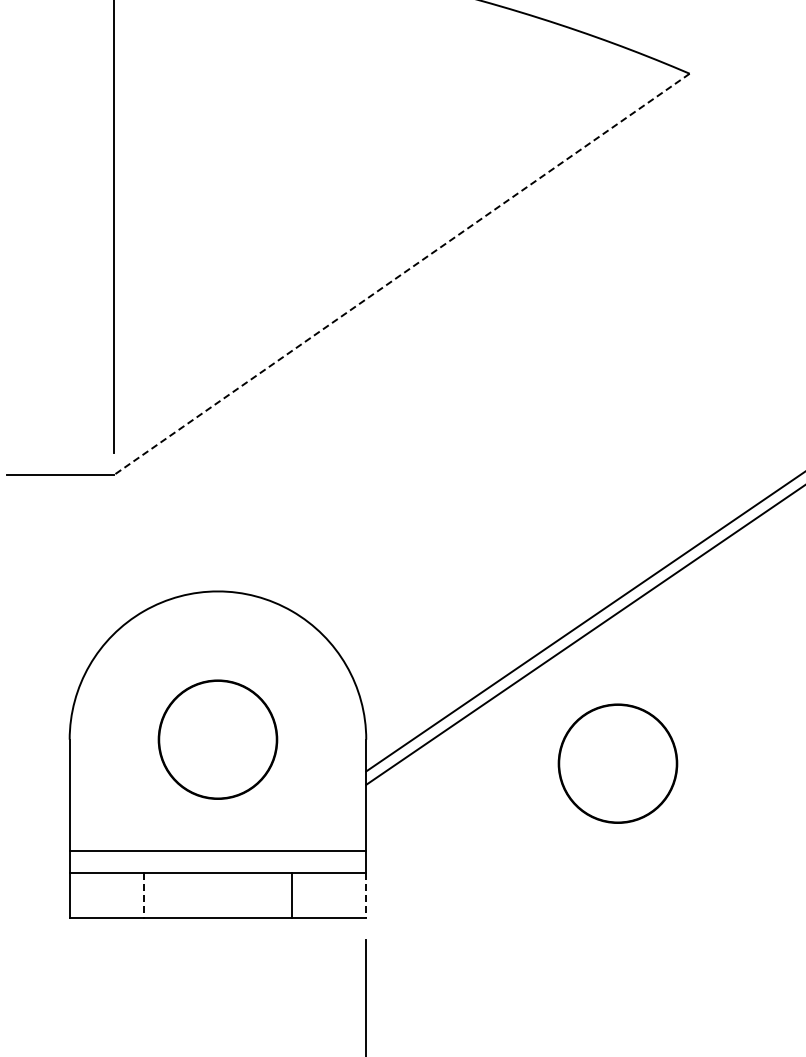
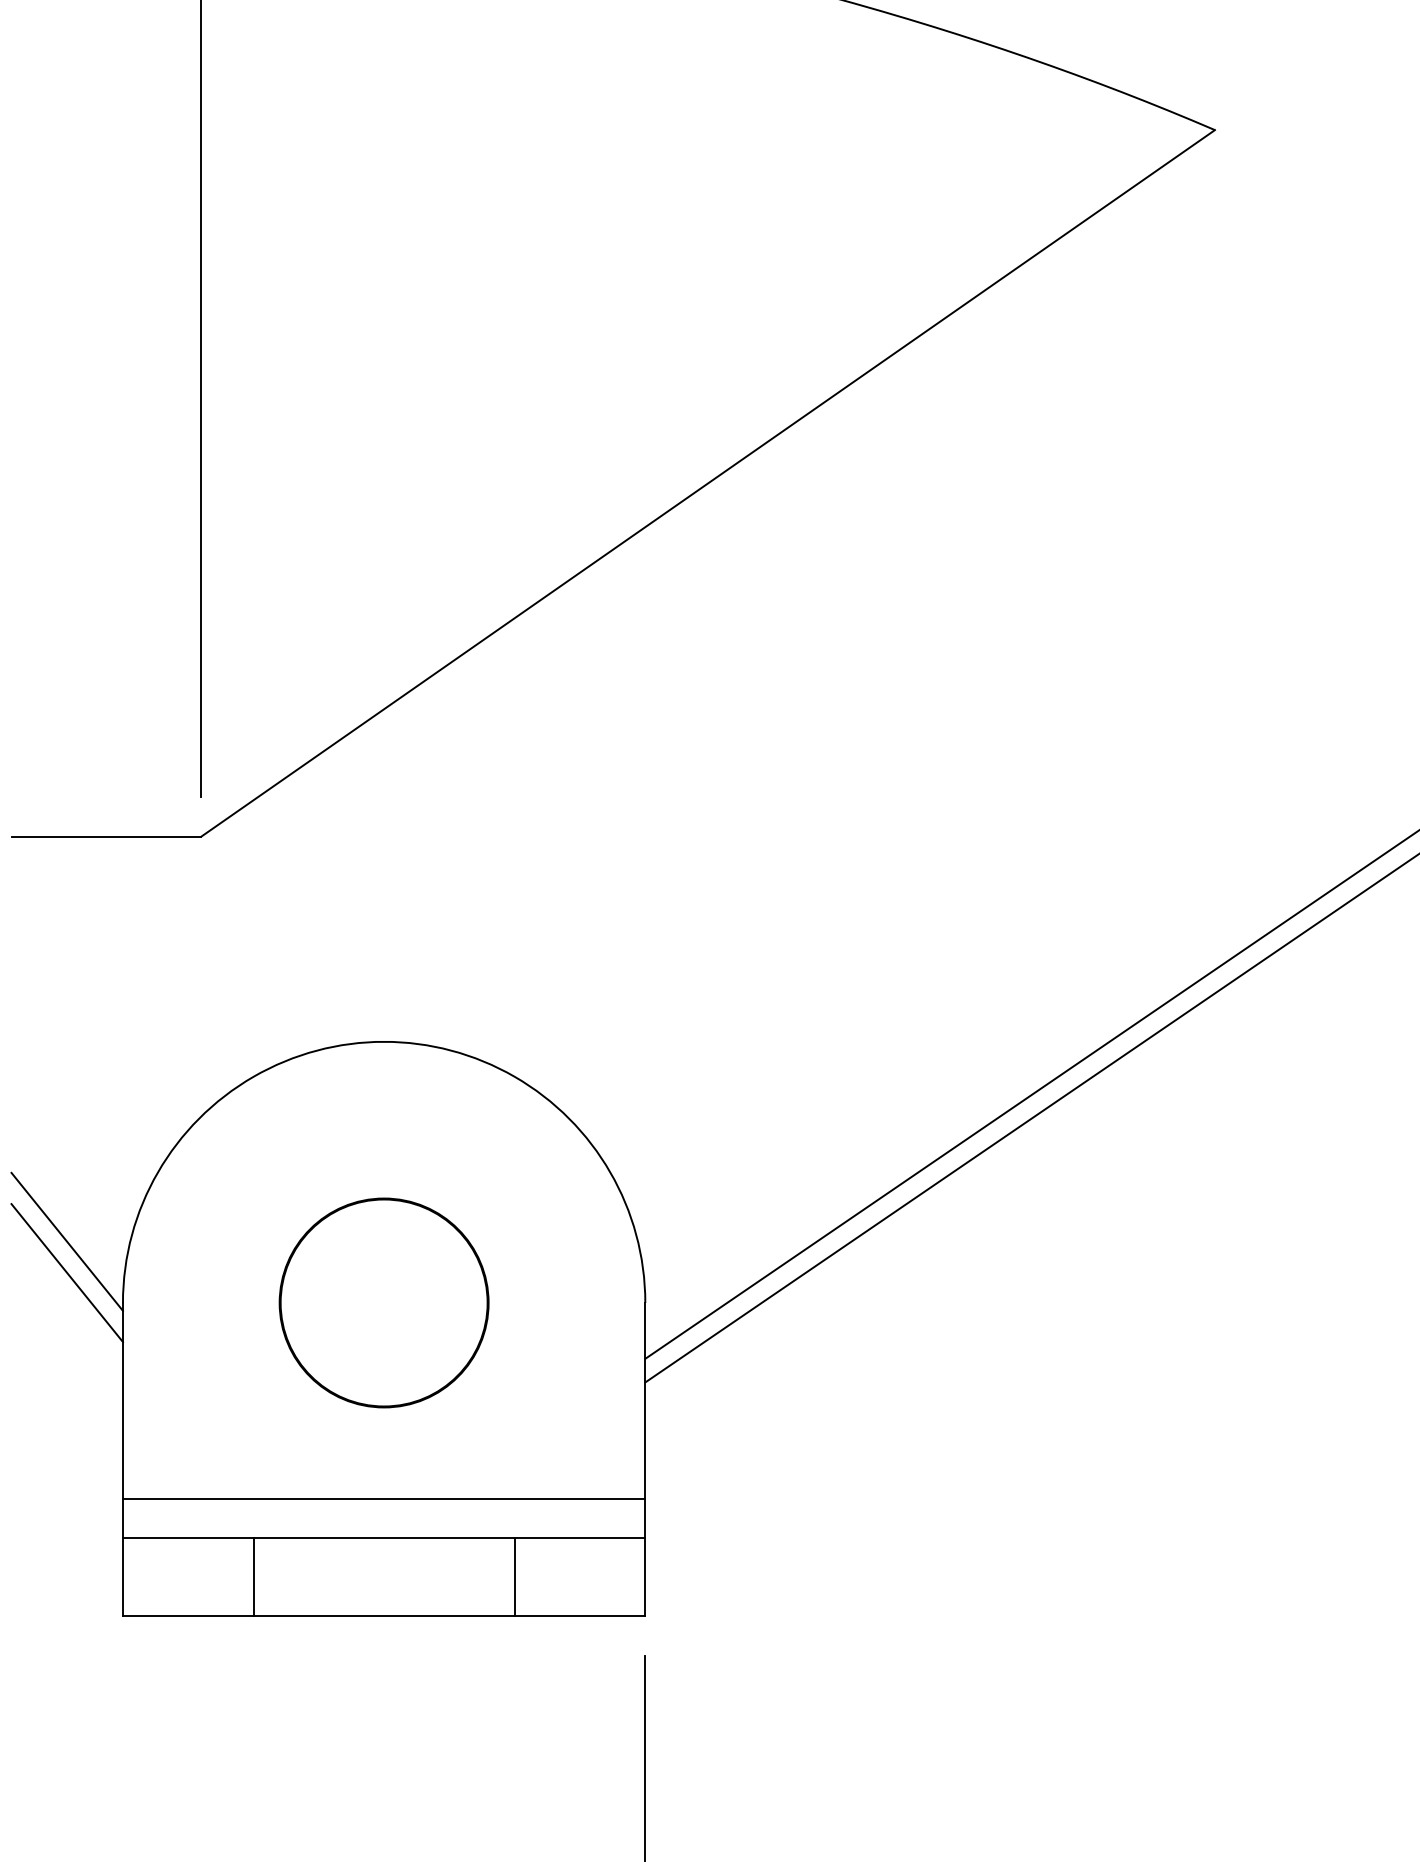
line: (401, 274) -> (707, 483), dashed -> solid
line: (37, 704) -> (66, 1240), added
line: (37, 722) -> (66, 1272), added
part: (617, 763) -> (1087, 1344), removed
line: (143, 895) -> (252, 1577), dashed -> solid
line: (366, 895) -> (645, 1577), dashed -> solid

